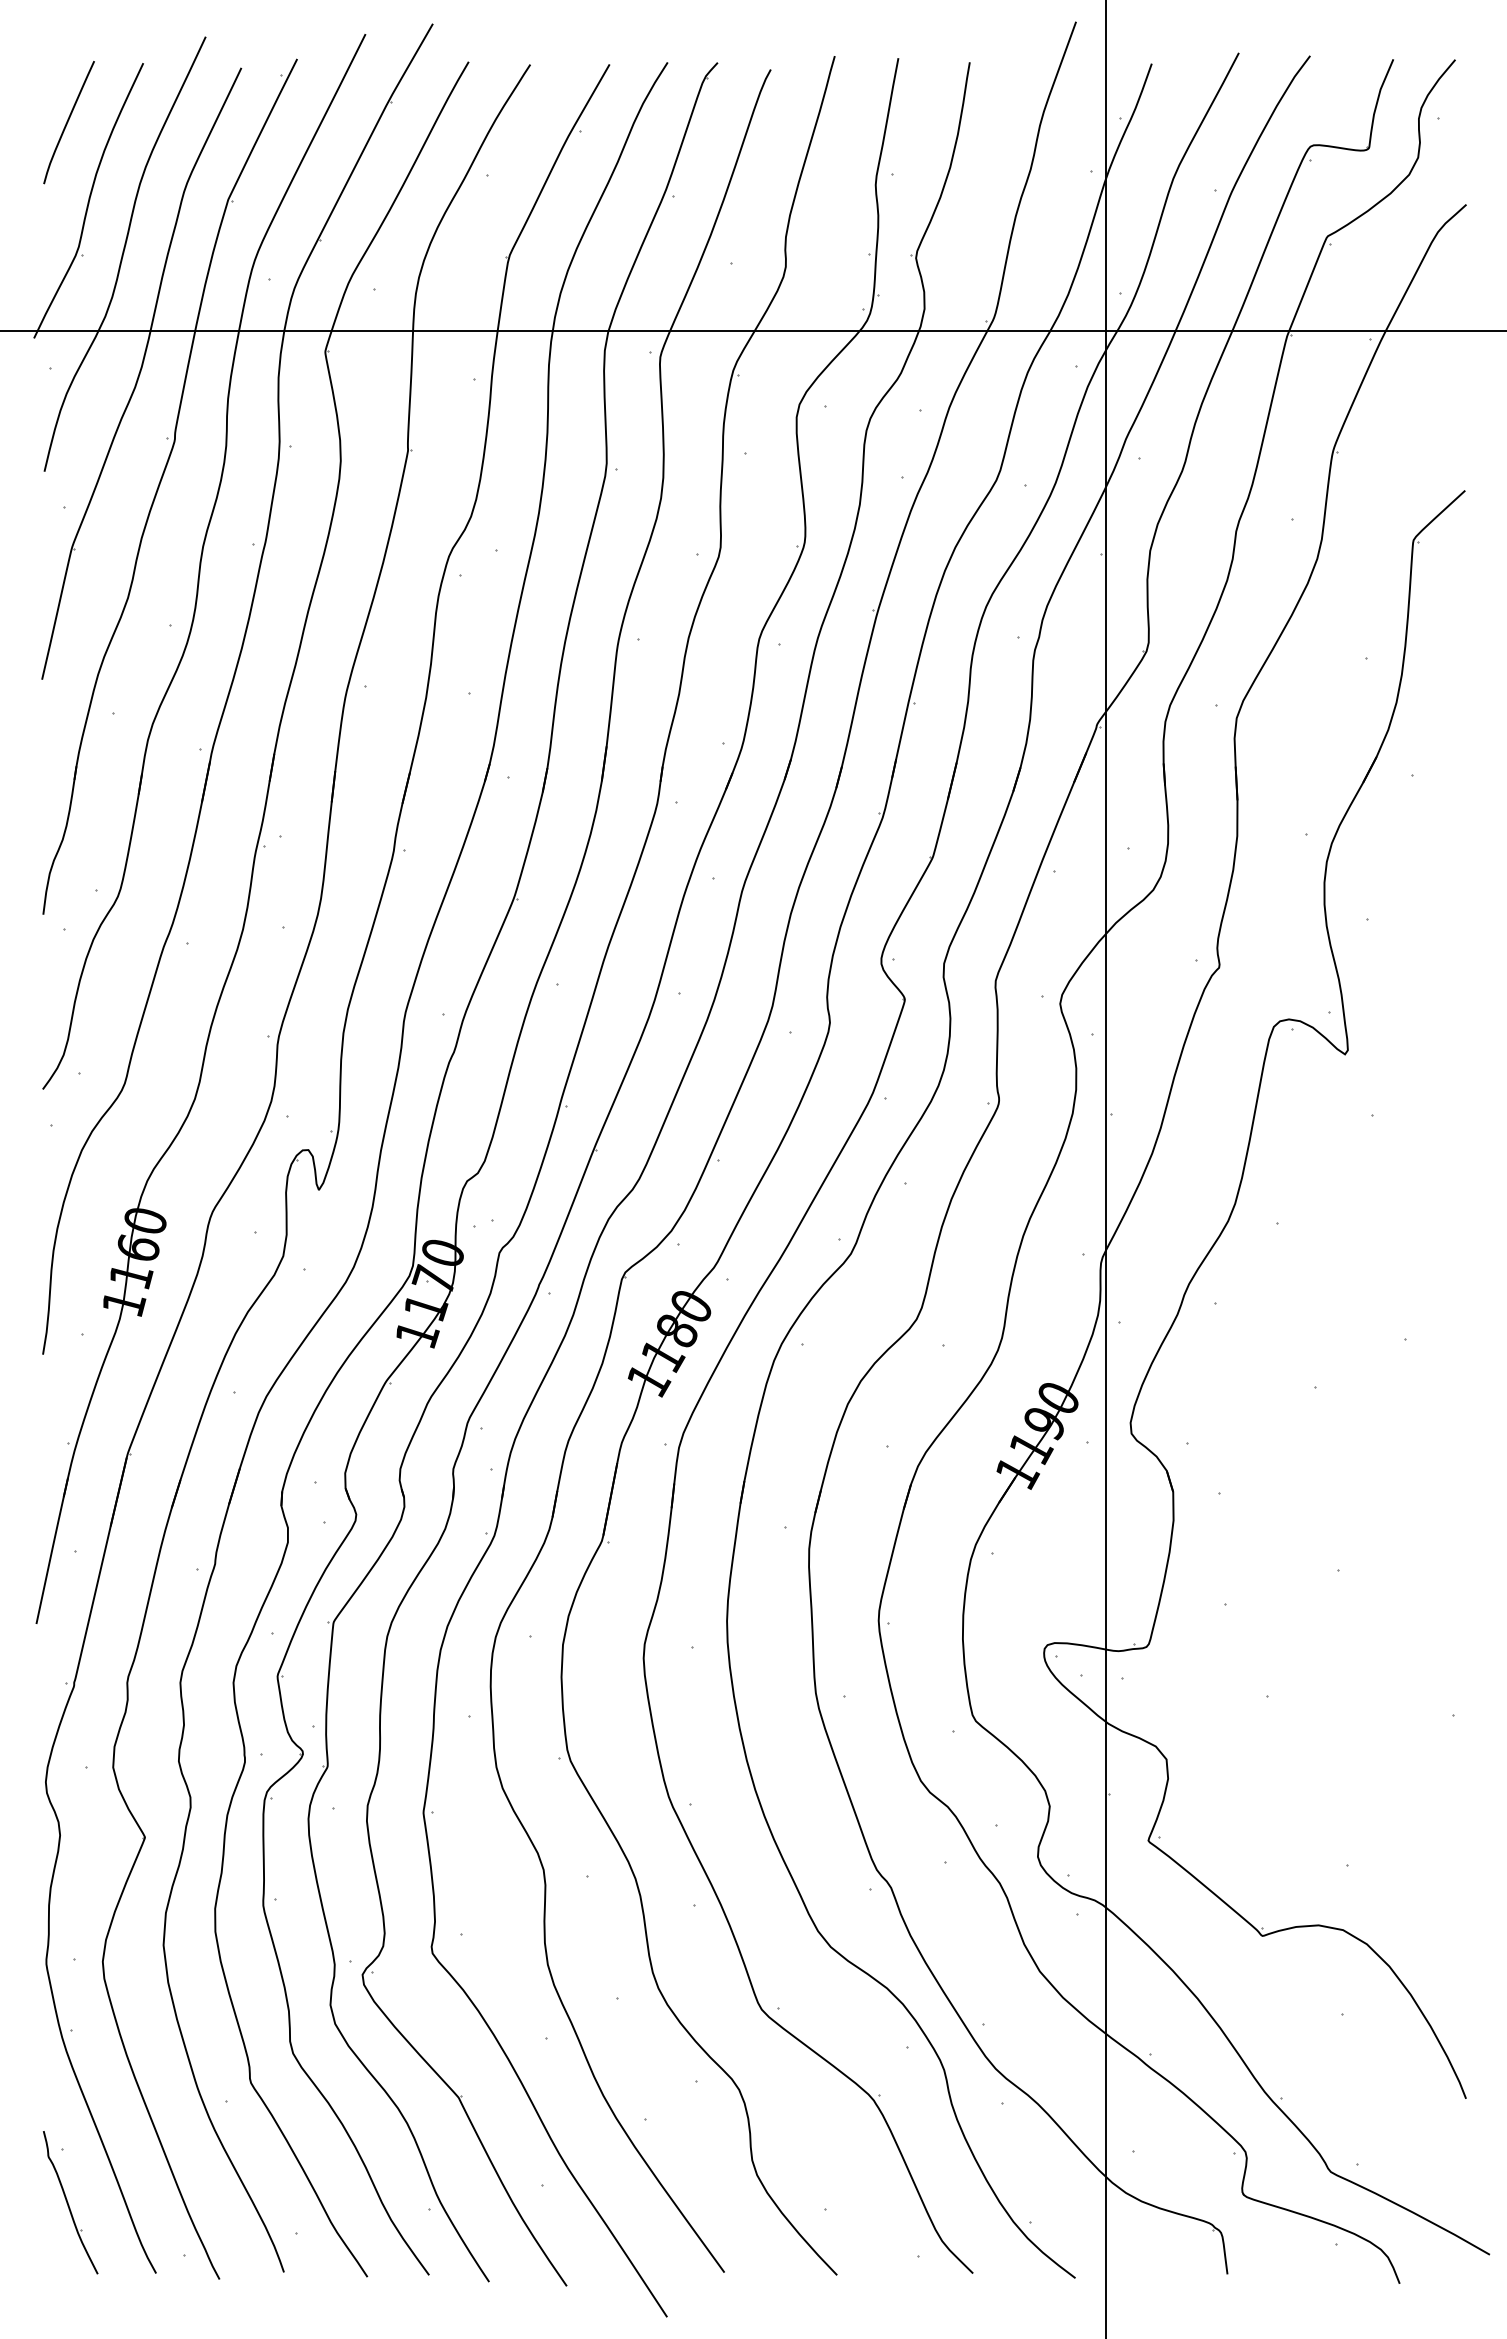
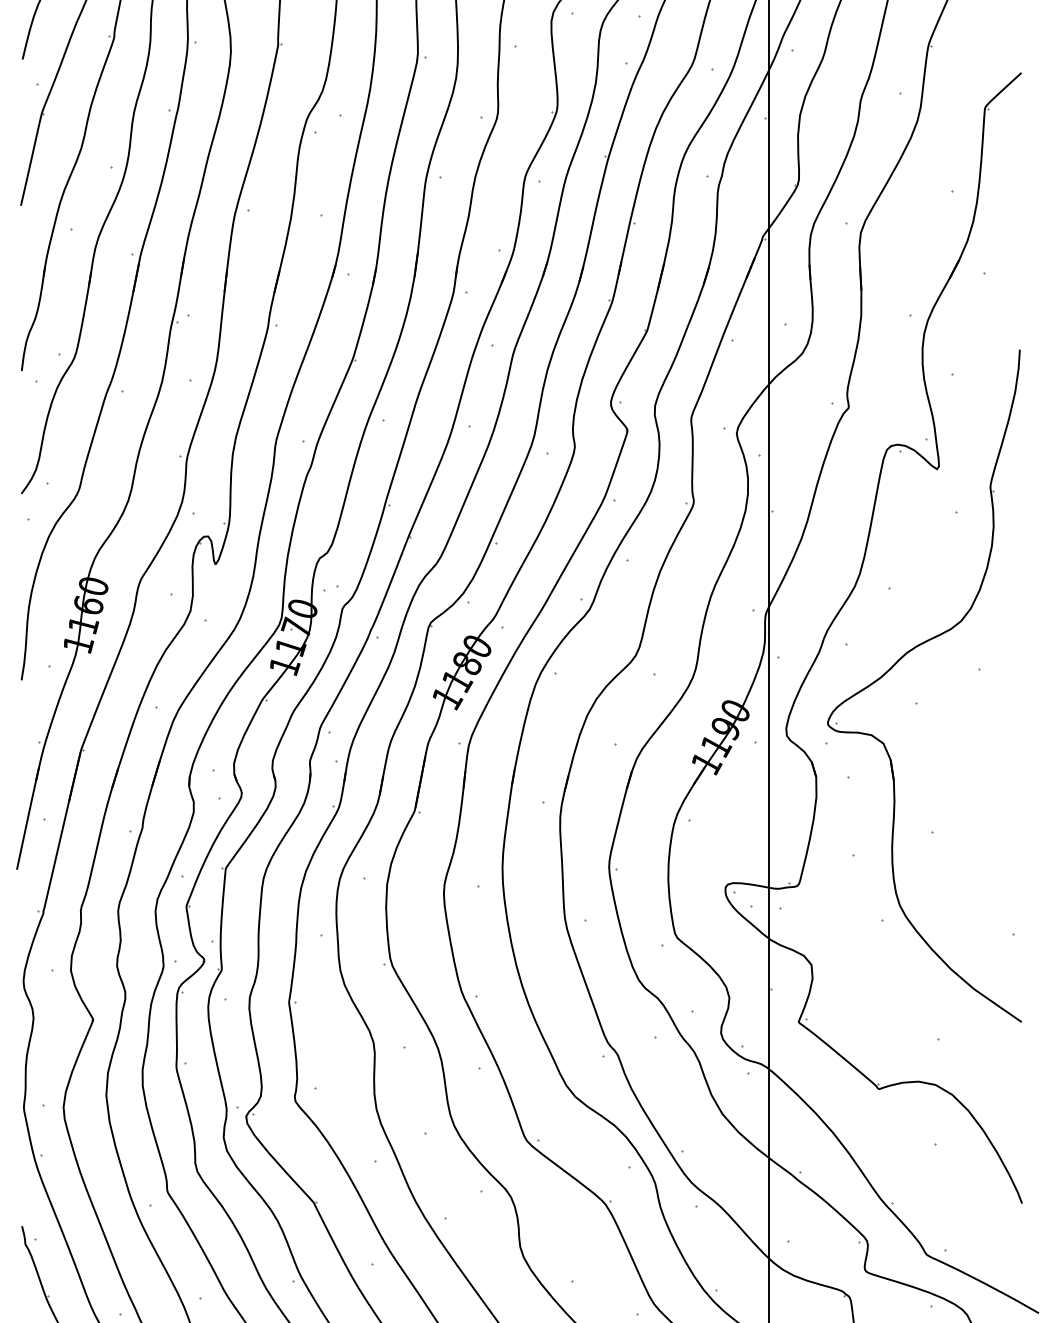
part: (1295, 1323) -> (902, 658), added

